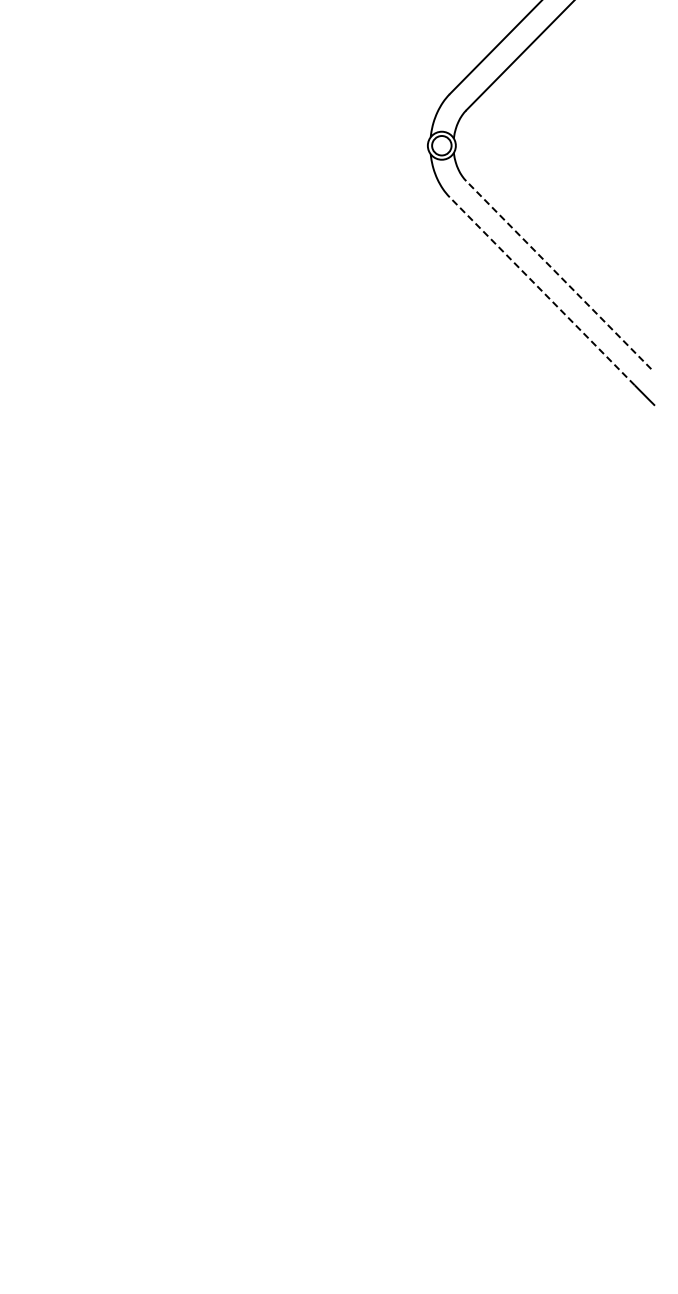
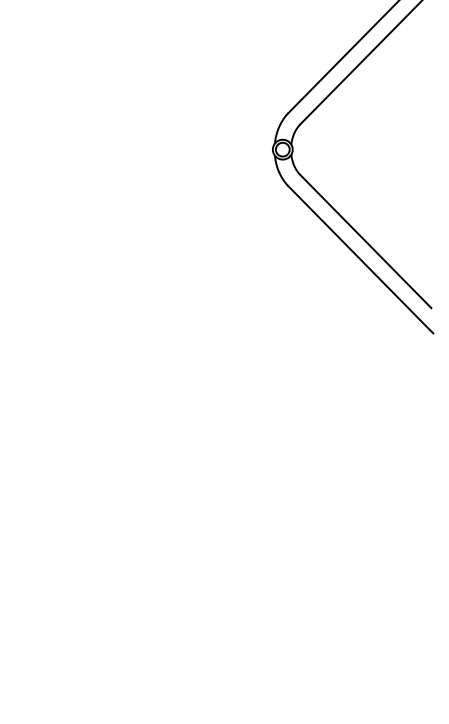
line: (558, 275) -> (365, 241), dashed -> solid
line: (542, 291) -> (354, 253), dashed -> solid

